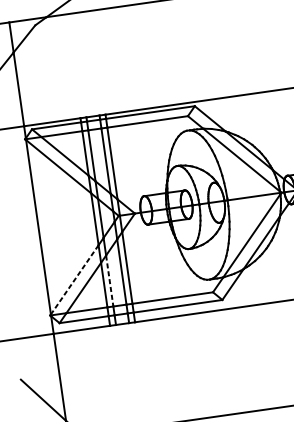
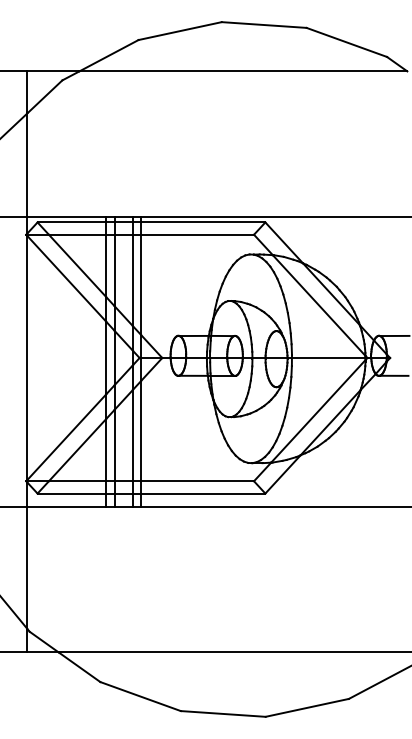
line: (74, 280) -> (66, 437), dashed -> solid
line: (109, 280) -> (114, 445), dashed -> solid

